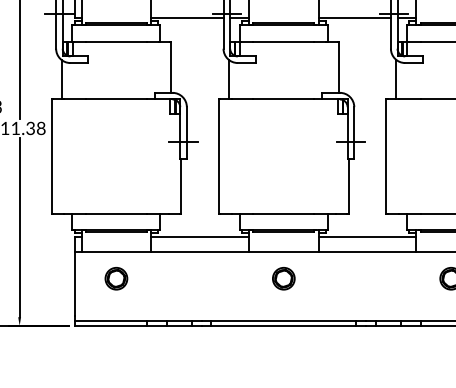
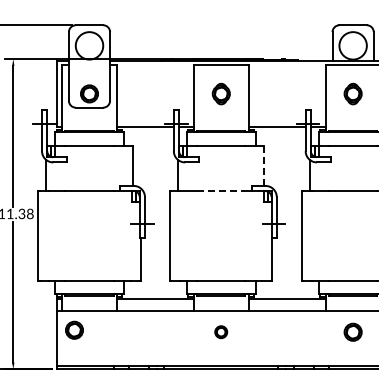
line: (338, 68) -> (264, 166), solid -> dashed
line: (284, 99) -> (221, 191), solid -> dashed
part: (116, 277) -> (74, 329), moved
part: (282, 277) -> (220, 331), size x0.7

